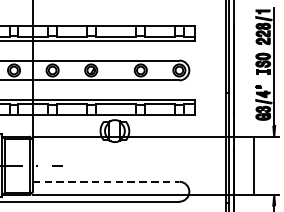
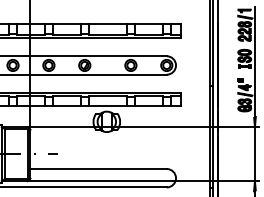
line: (253, 166) -> (254, 154), moved
line: (107, 182) -> (99, 169), dashed -> solid

